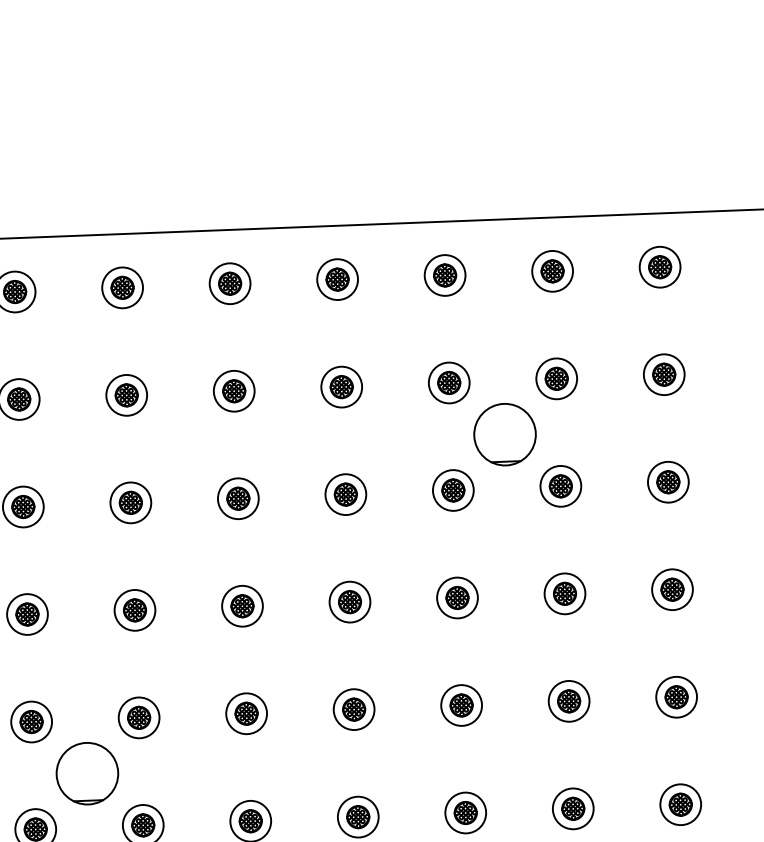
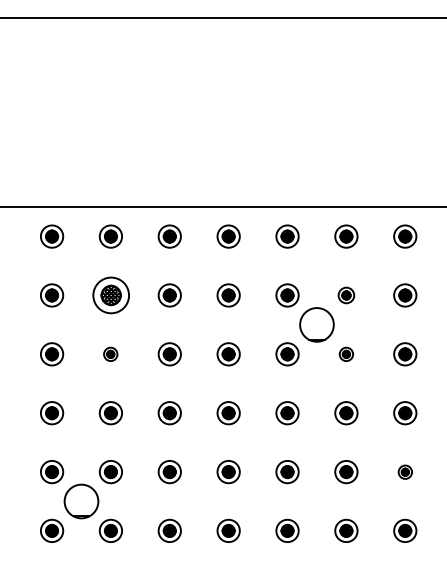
part: (556, 378) -> (346, 295), size x0.7
part: (125, 395) -> (110, 295), size x1.6
part: (561, 486) -> (346, 354), size x0.6
part: (130, 503) -> (110, 354), size x0.6
part: (677, 698) -> (405, 472), size x0.6

